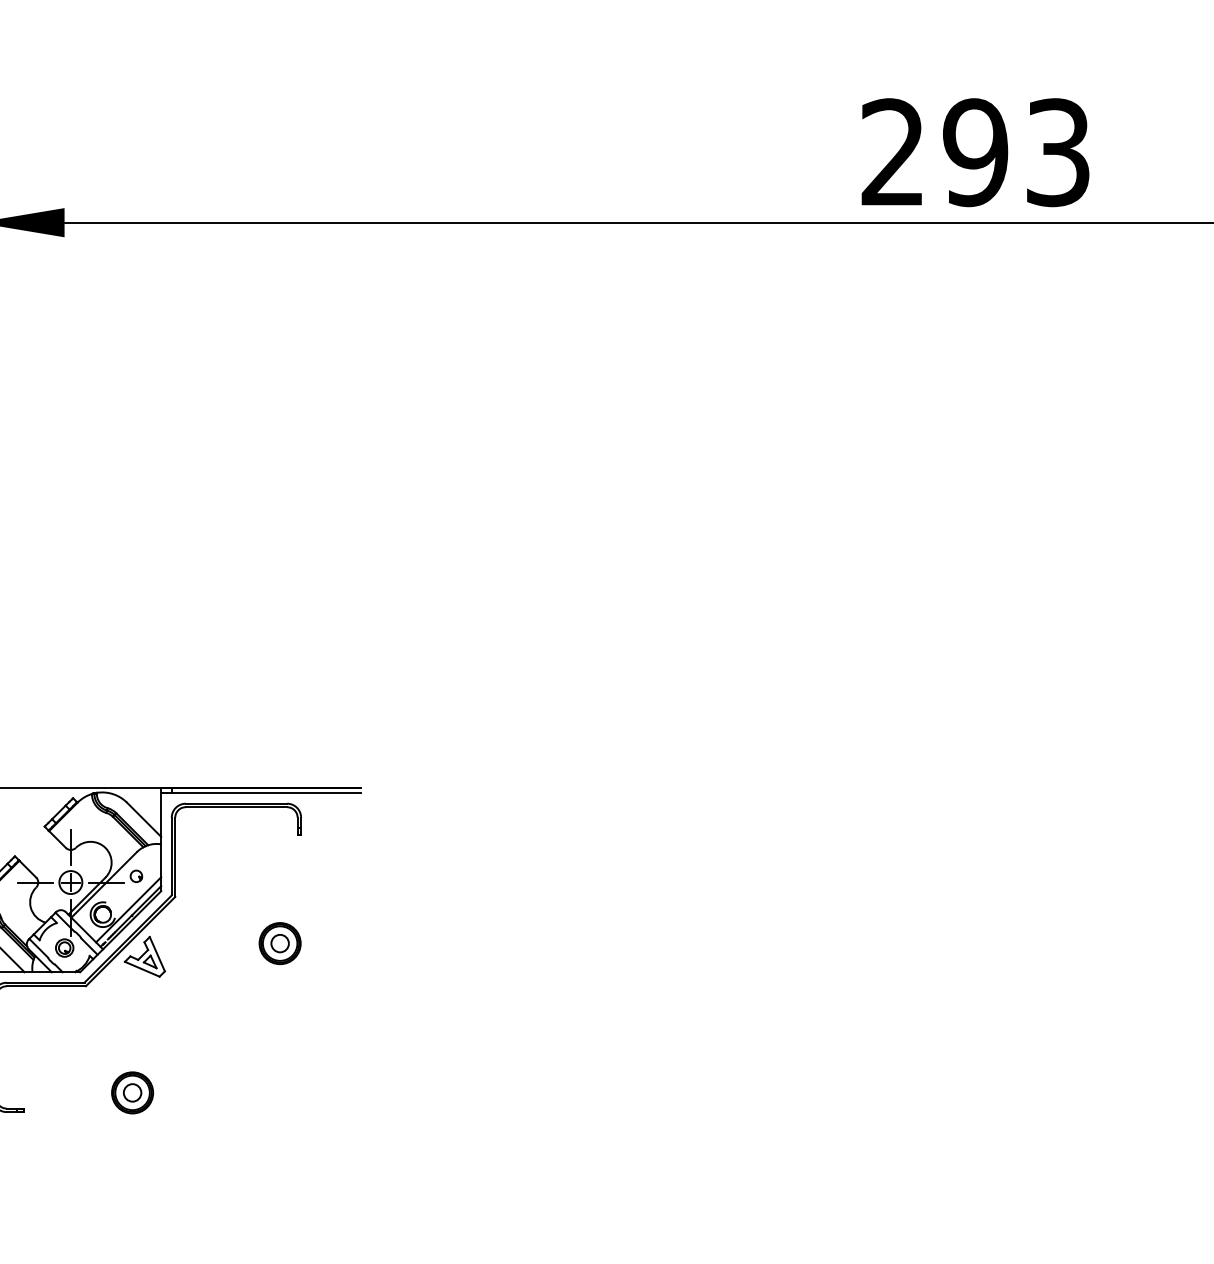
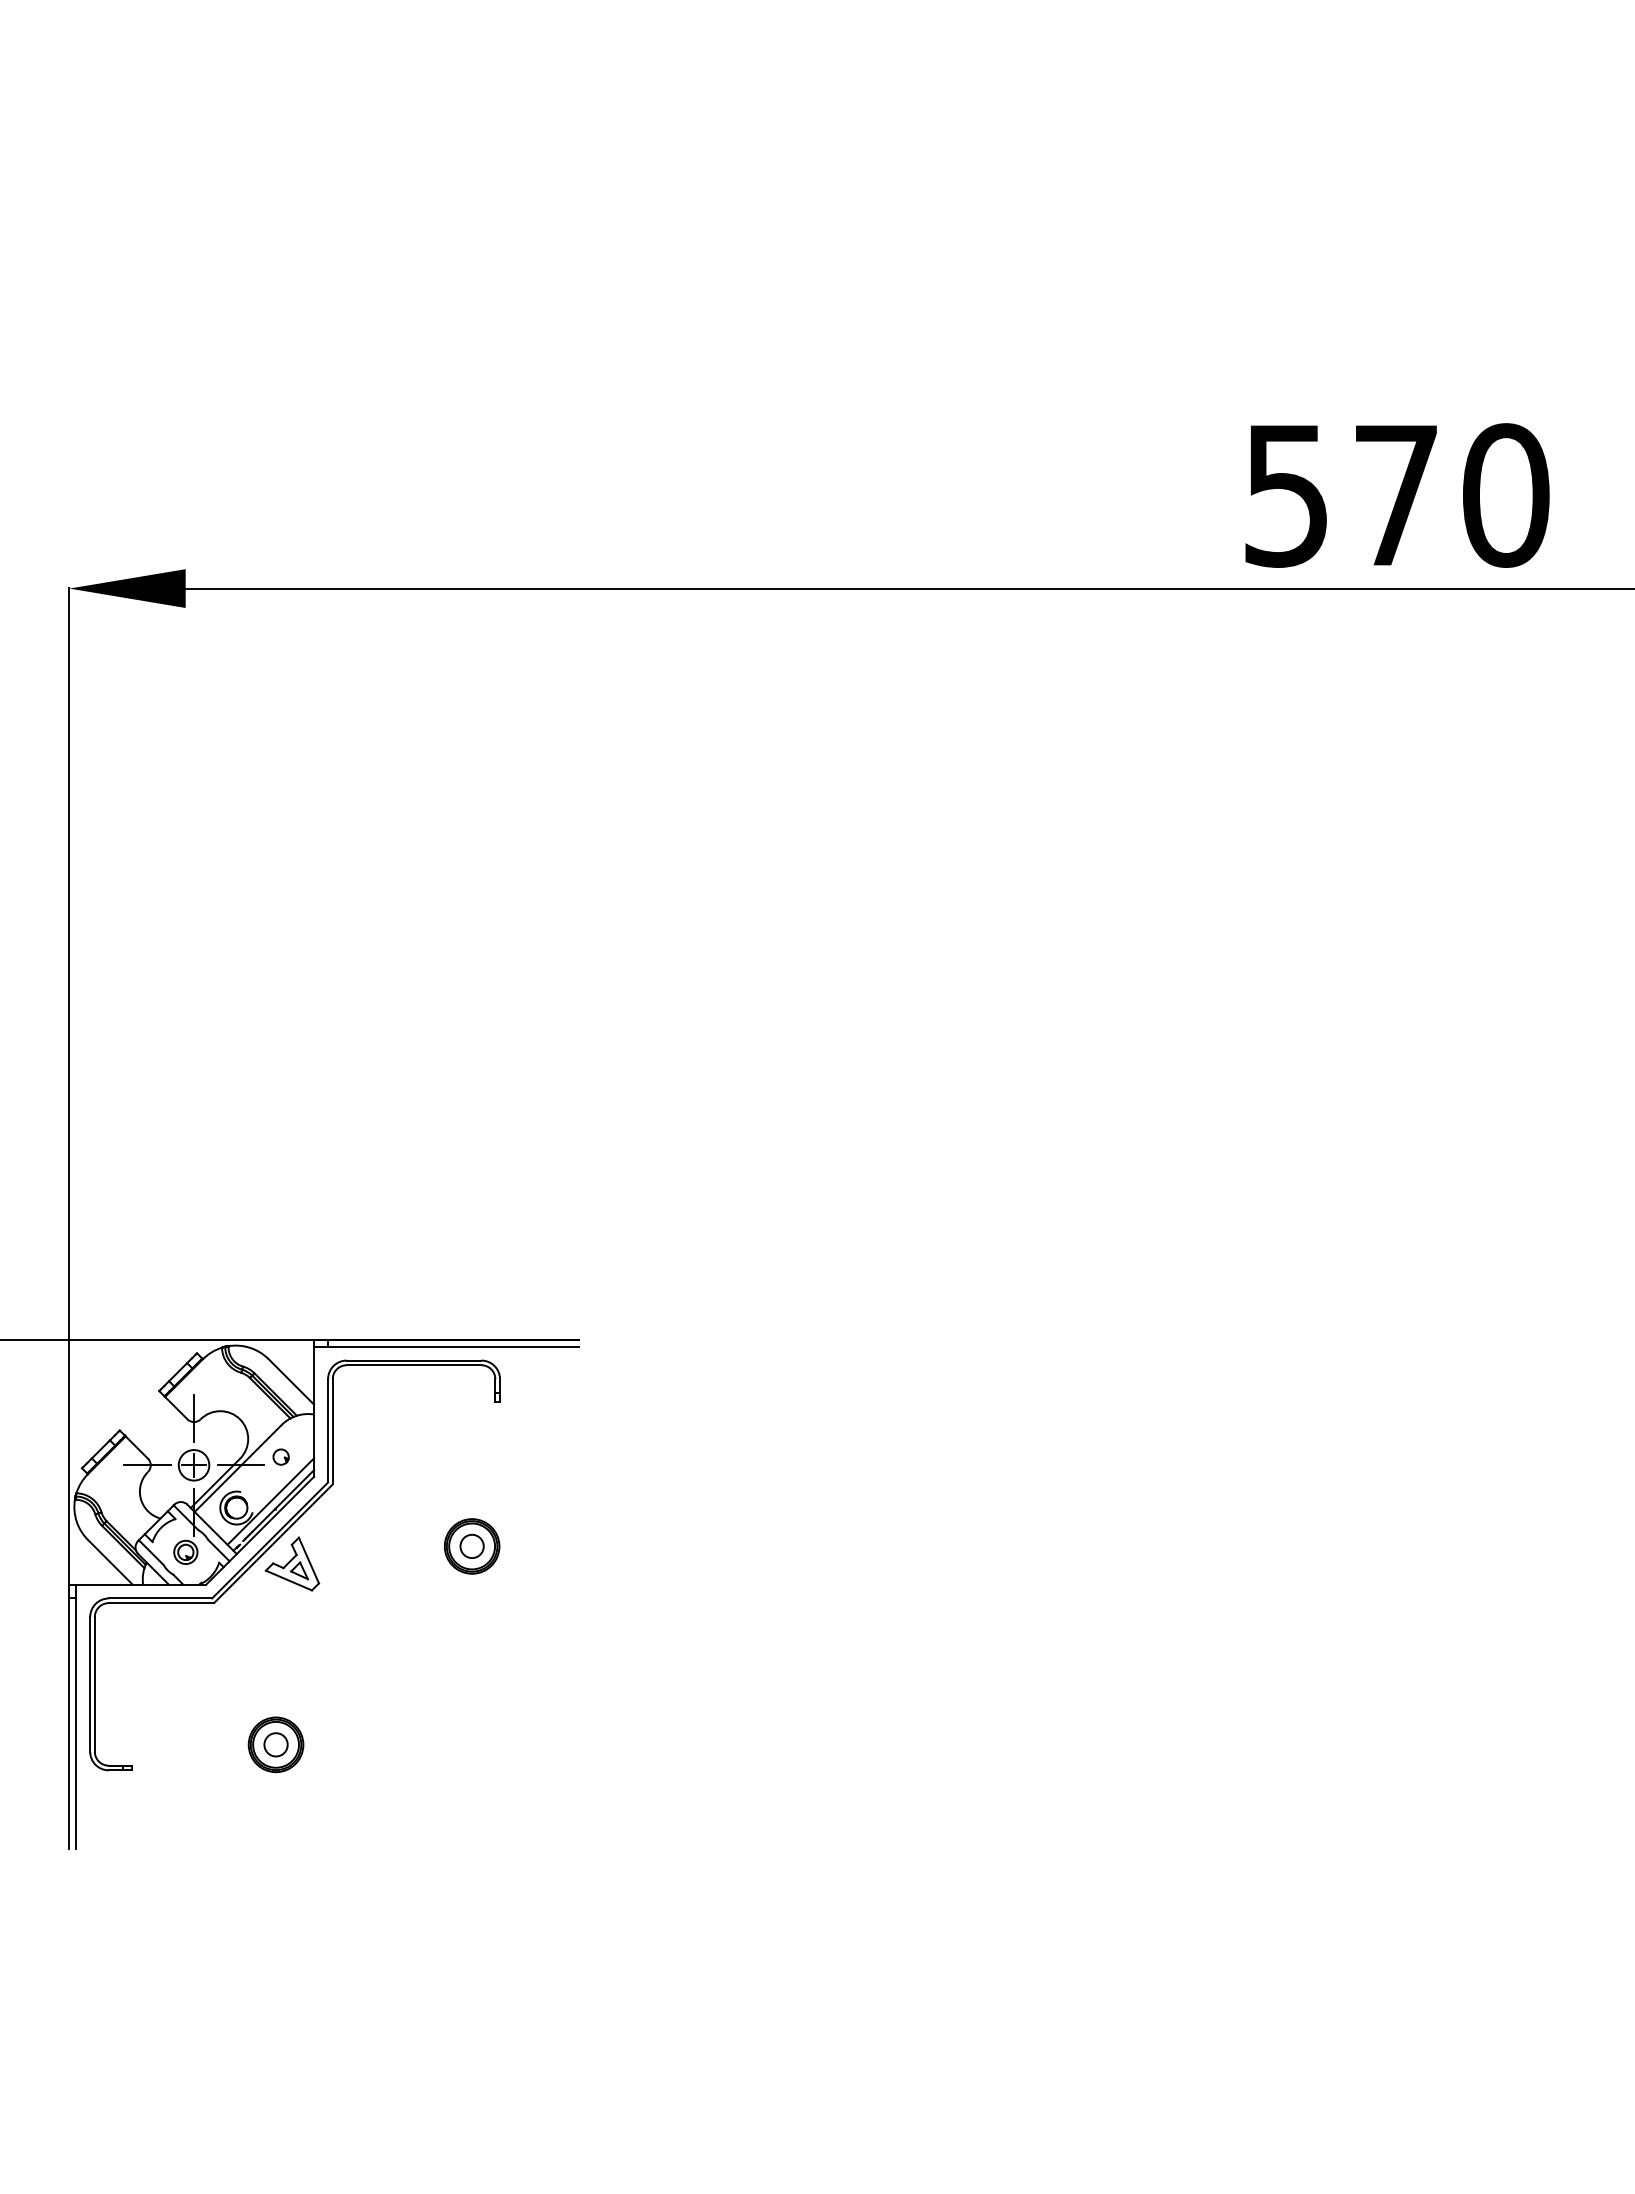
text: (976, 152) -> (1397, 495), 293 -> 570

